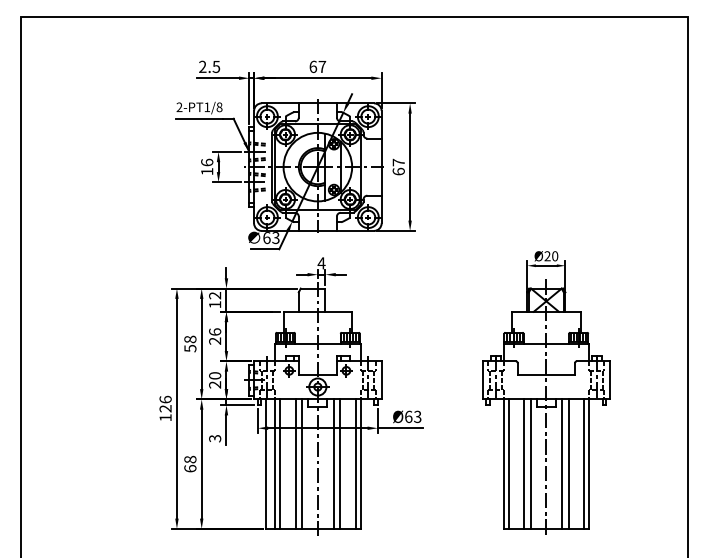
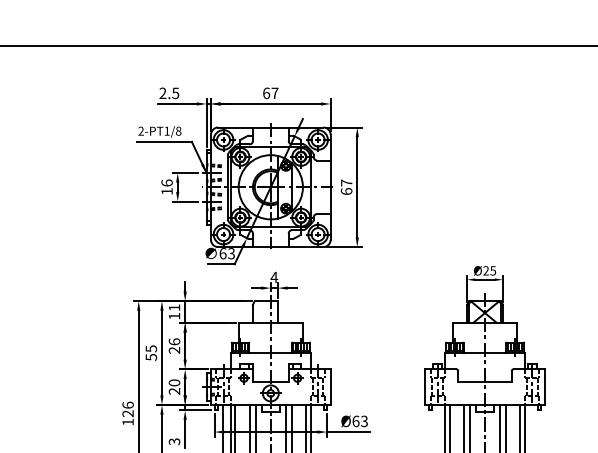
text: (555, 256) -> (493, 271), Ø20 -> Ø25
text: (214, 295) -> (173, 307), 12 -> 11
text: (190, 339) -> (151, 348), 58 -> 55

